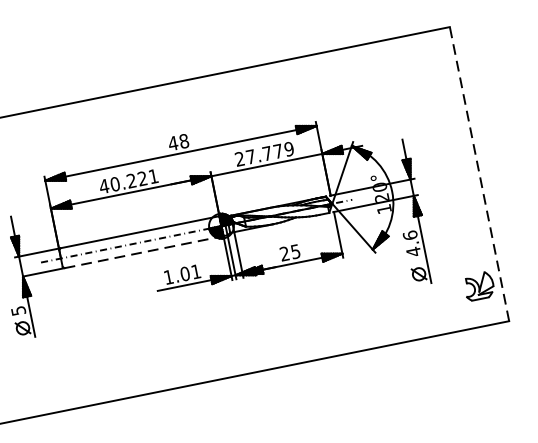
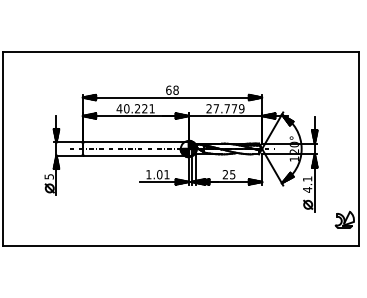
text: (172, 142) -> (168, 89), 48 -> 68
line: (479, 173) -> (359, 148), dashed -> solid
text: (410, 234) -> (307, 178), 4.6 -> 4.1
line: (144, 252) -> (136, 155), dashed -> solid

